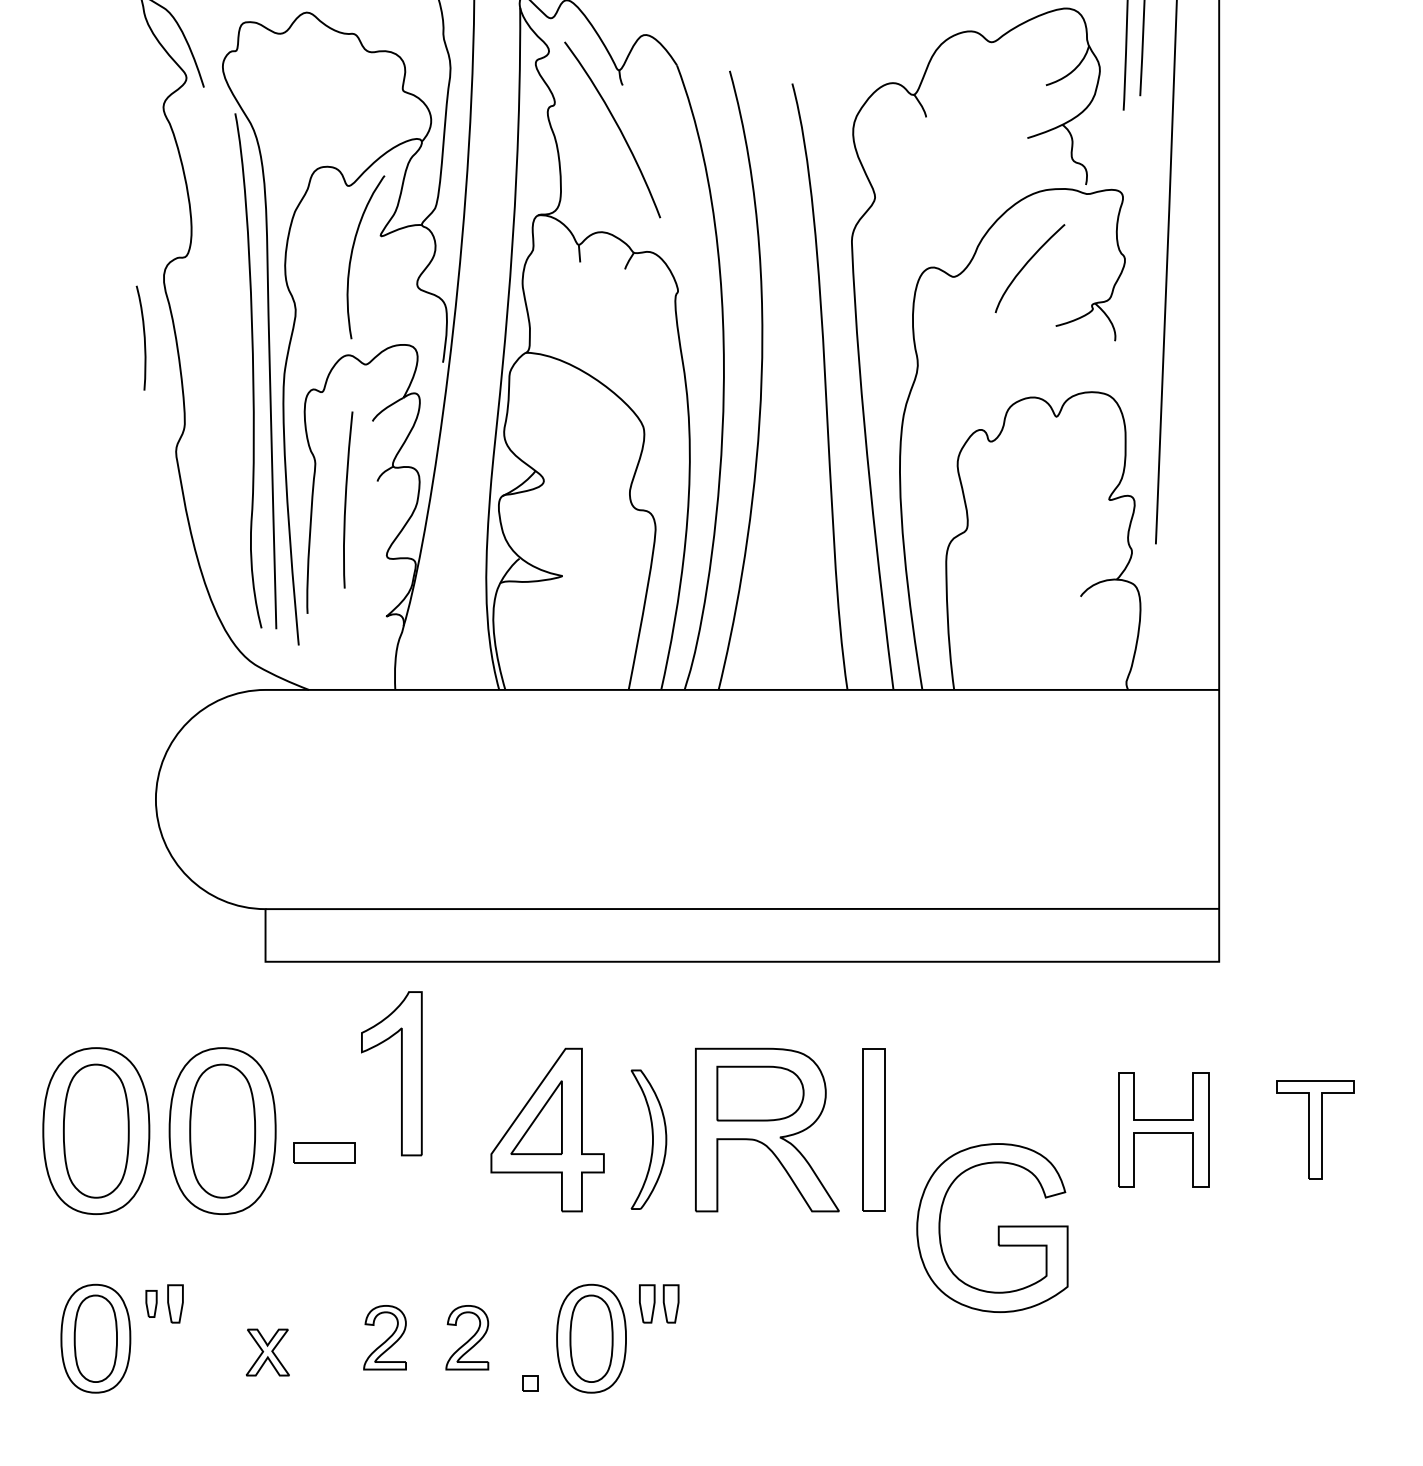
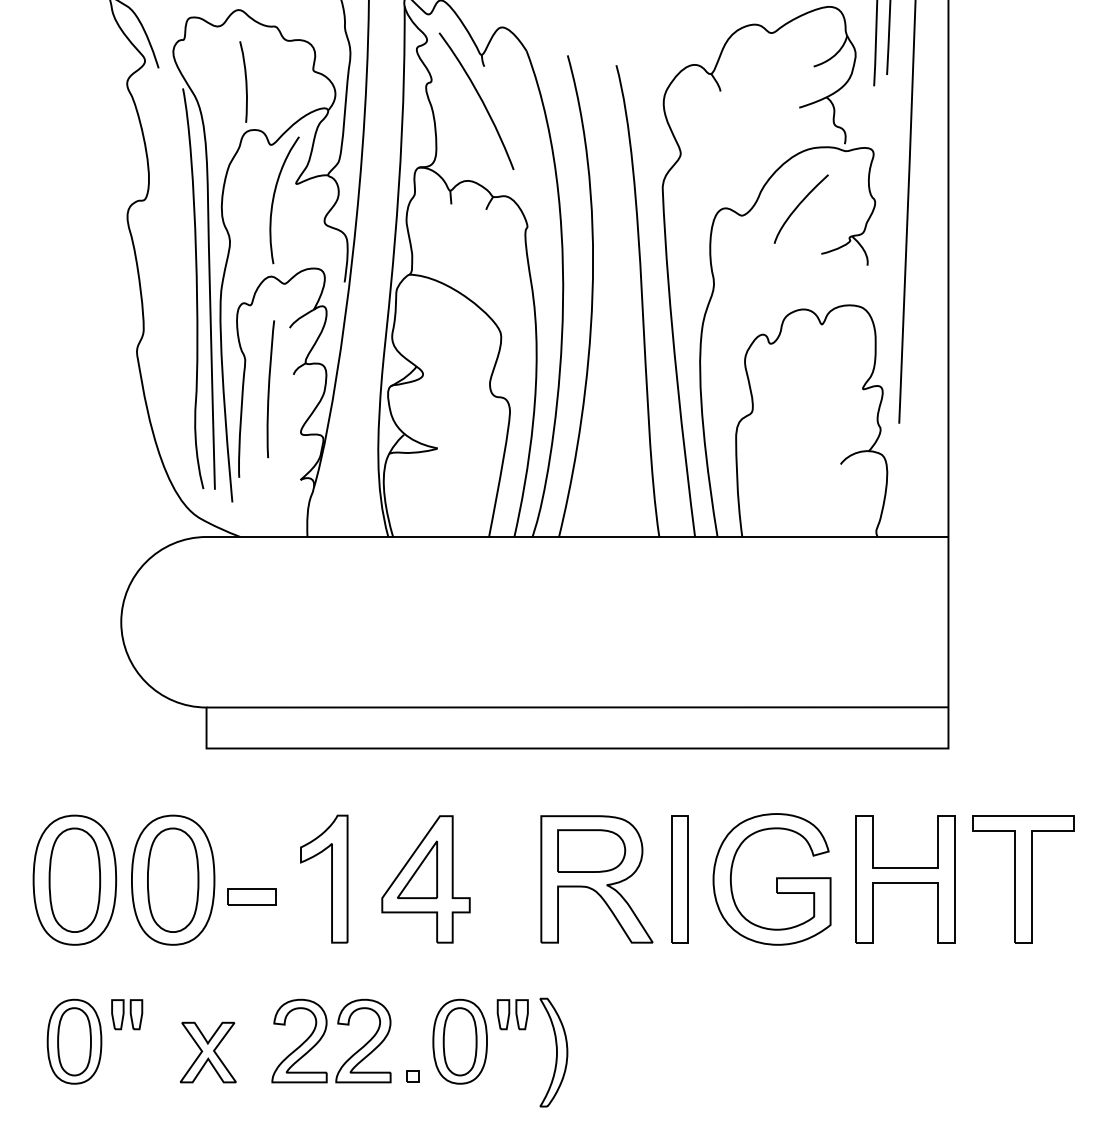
curve: (143, 337) -> (245, 81), moved
part: (401, 1073) -> (331, 878), moved
part: (1163, 1129) -> (905, 878), size x1.43
part: (1315, 1129) -> (1023, 878), size x1.67
part: (648, 1139) -> (553, 1052), moved
part: (992, 1227) -> (772, 878), moved
part: (151, 1303) -> (117, 1014), size x1.43
part: (384, 1337) -> (299, 1040), size x1.67
part: (467, 1337) -> (363, 1040), size x1.67
part: (267, 1352) -> (208, 1052), size x1.67

